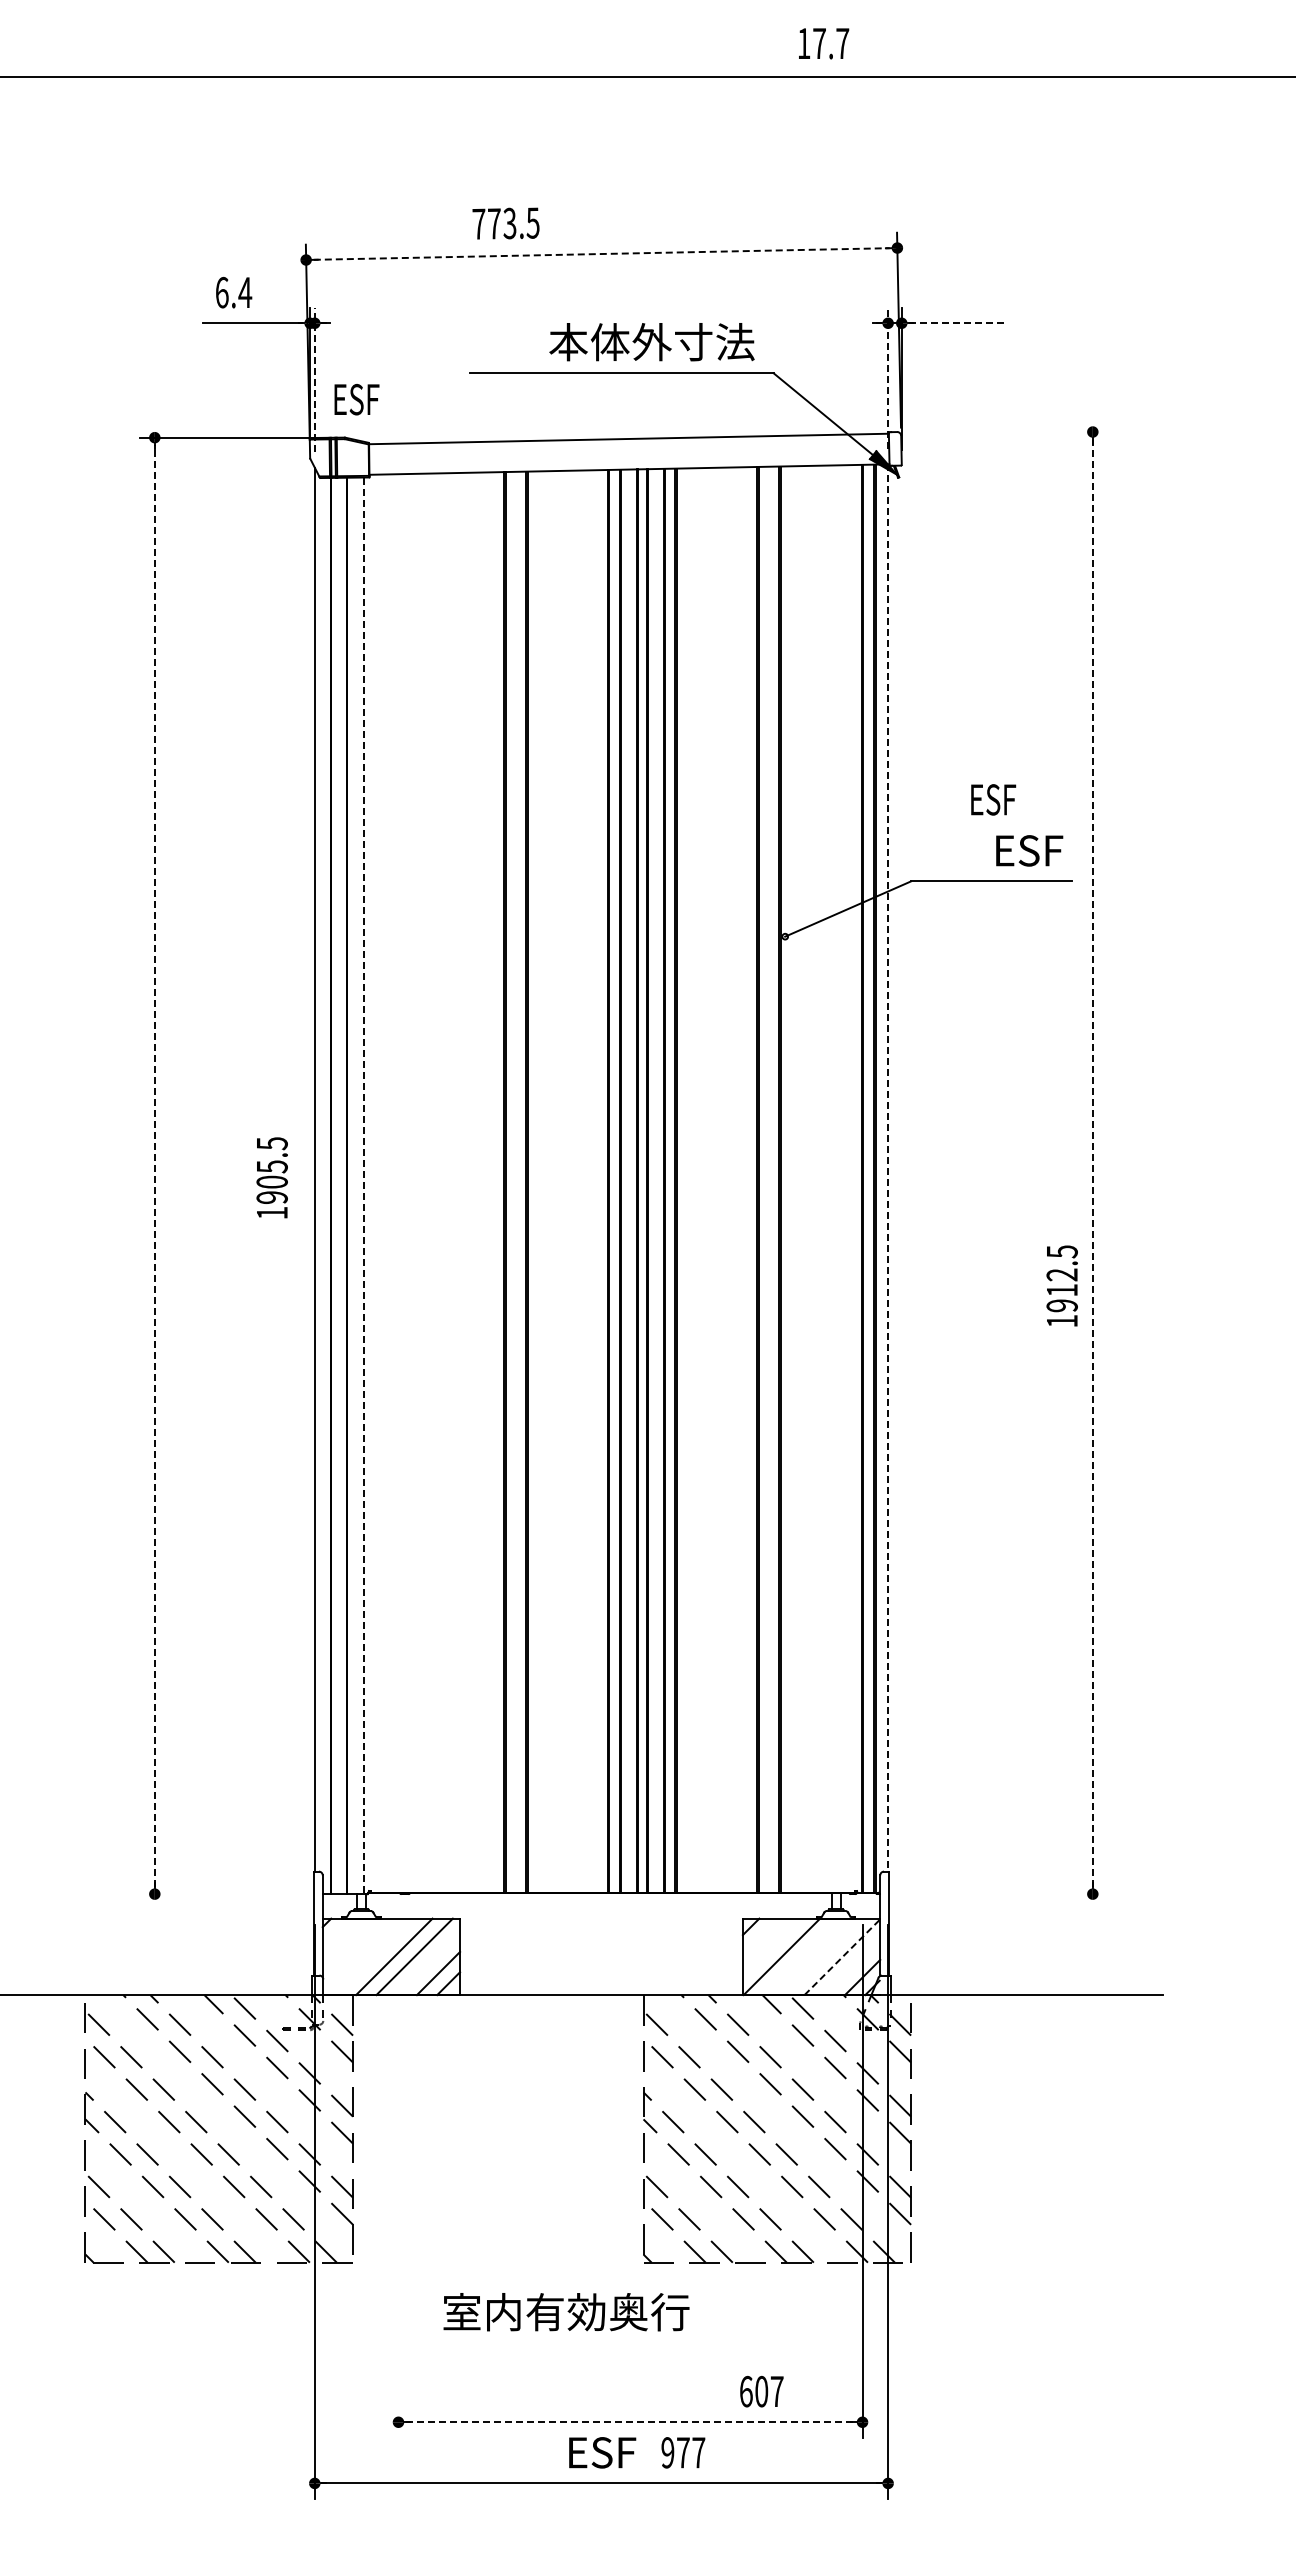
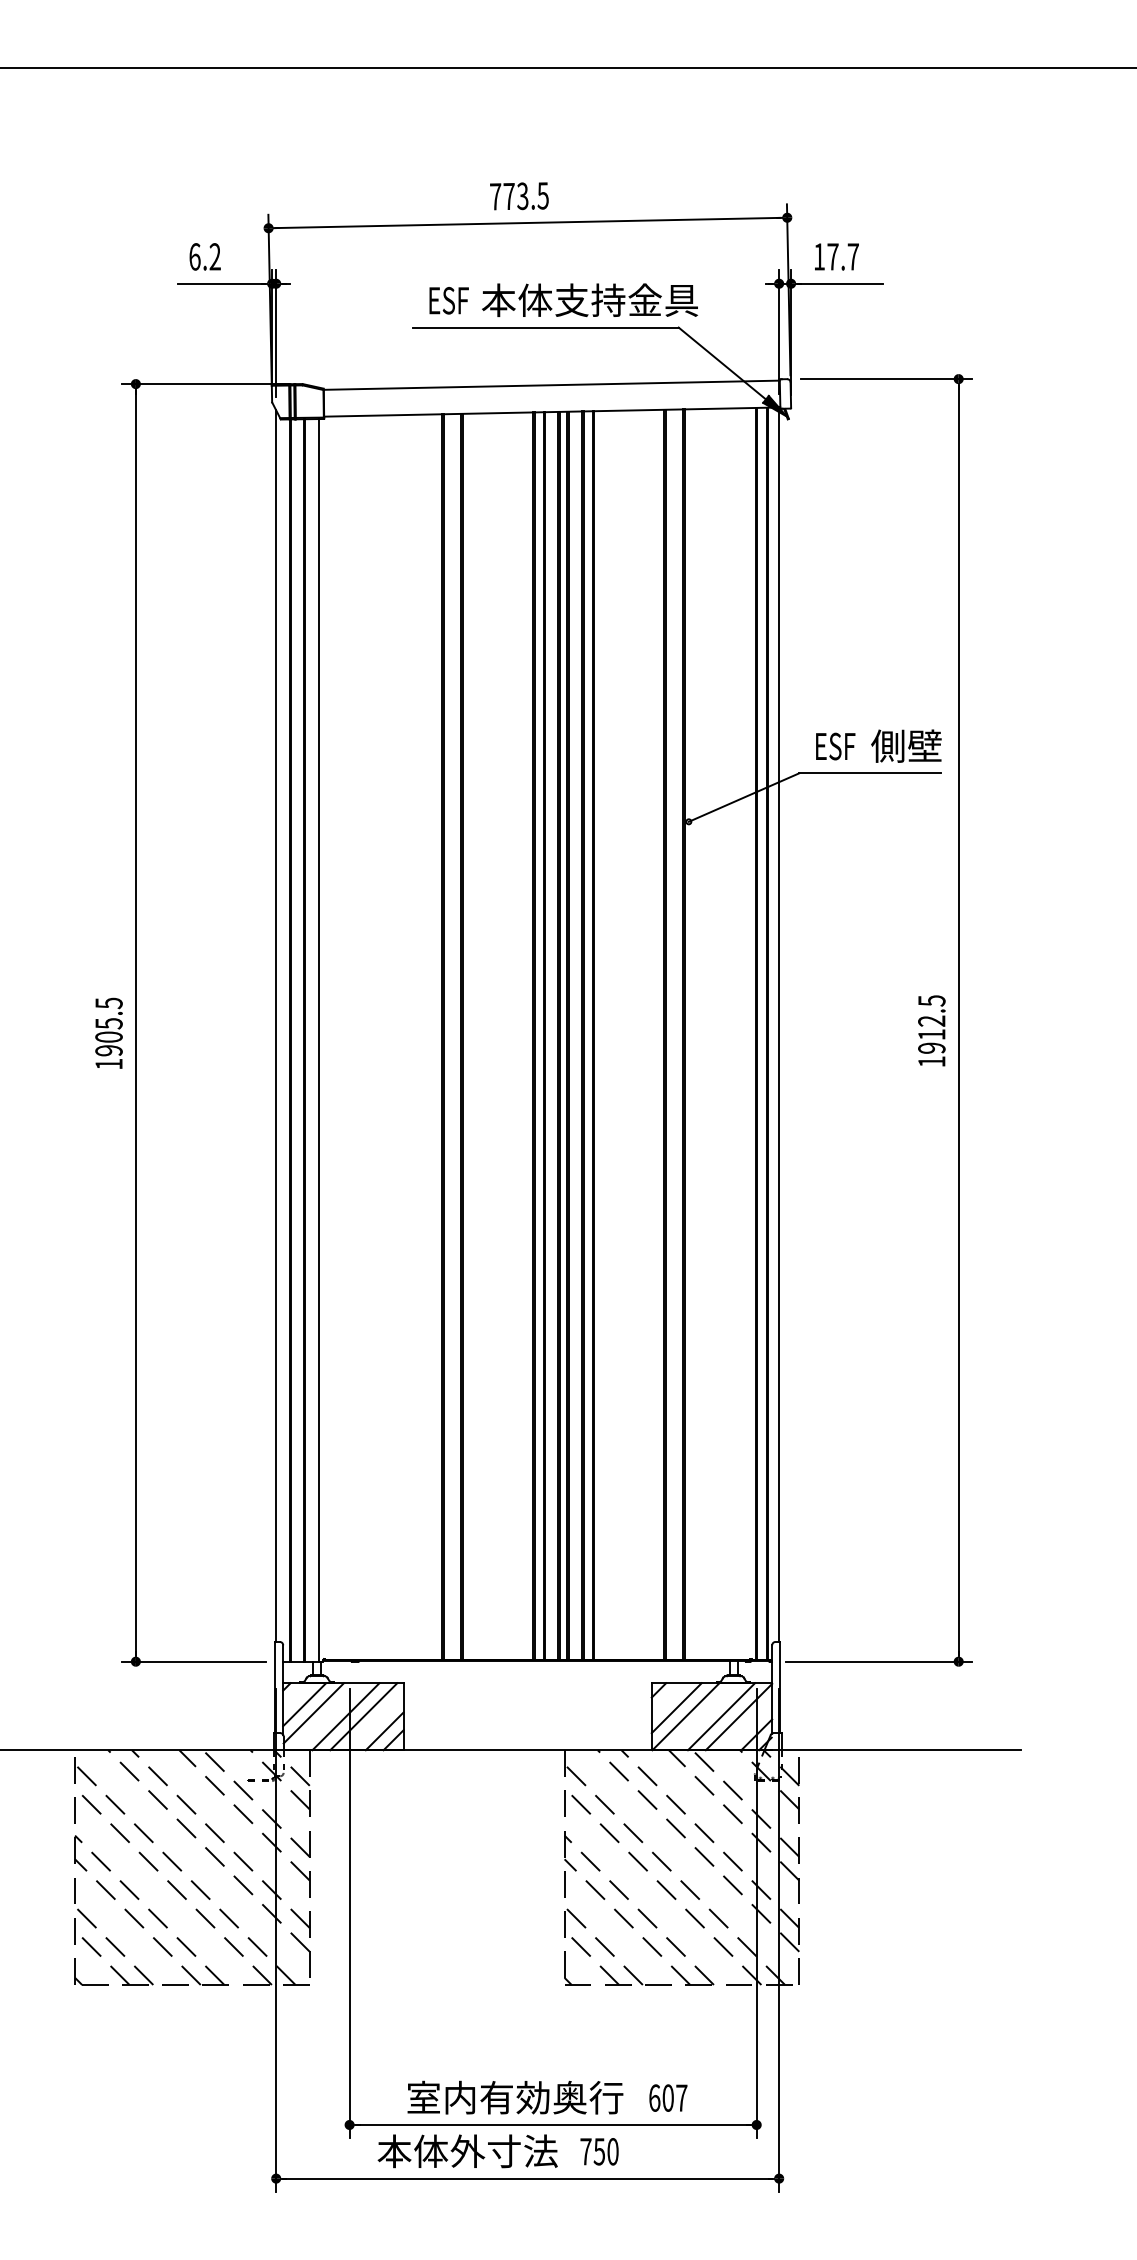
text: (824, 43) -> (837, 256), moved
text: (505, 223) -> (518, 196), moved
line: (601, 254) -> (527, 223), dashed -> solid
text: (245, 291) -> (215, 255), 6.4 -> 6.2
line: (958, 323) -> (840, 283), dashed -> solid
text: (713, 341) -> (625, 299), 本体外寸法 -> 本体支持金具
line: (888, 378) -> (779, 332), dashed -> solid
line: (314, 379) -> (275, 333), dashed -> solid
text: (356, 399) -> (448, 300), moved
line: (1010, 432) -> (886, 379), added
text: (993, 799) -> (835, 746), moved
text: (1033, 850) -> (906, 746), ESF -> 側壁
line: (1092, 1162) -> (958, 1019), dashed -> solid
line: (154, 1165) -> (135, 1022), dashed -> solid
line: (888, 1167) -> (779, 1024), dashed -> solid
text: (271, 1177) -> (108, 1033), moved
line: (364, 1186) -> (319, 1040), dashed -> solid
text: (1061, 1285) -> (931, 1030), moved
line: (221, 1894) -> (194, 1662), added
line: (1001, 1894) -> (878, 1662), added
line: (346, 1942) -> (304, 1704), added
line: (770, 1946) -> (675, 1707), added
line: (357, 1952) -> (313, 1712), added
line: (822, 1956) -> (721, 1716), added
line: (842, 1957) -> (739, 1717), dashed -> solid
line: (398, 2180) -> (349, 1912), added
text: (566, 2312) -> (515, 2097), moved
line: (631, 2422) -> (554, 2125), dashed -> solid
text: (533, 2452) -> (468, 2151), ESF -> 本体外寸法
text: (683, 2452) -> (599, 2151), 977 -> 750

